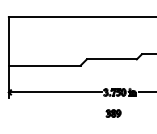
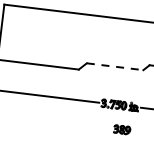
line: (111, 59) -> (114, 66), solid -> dashed
part: (113, 113) -> (122, 129), moved

